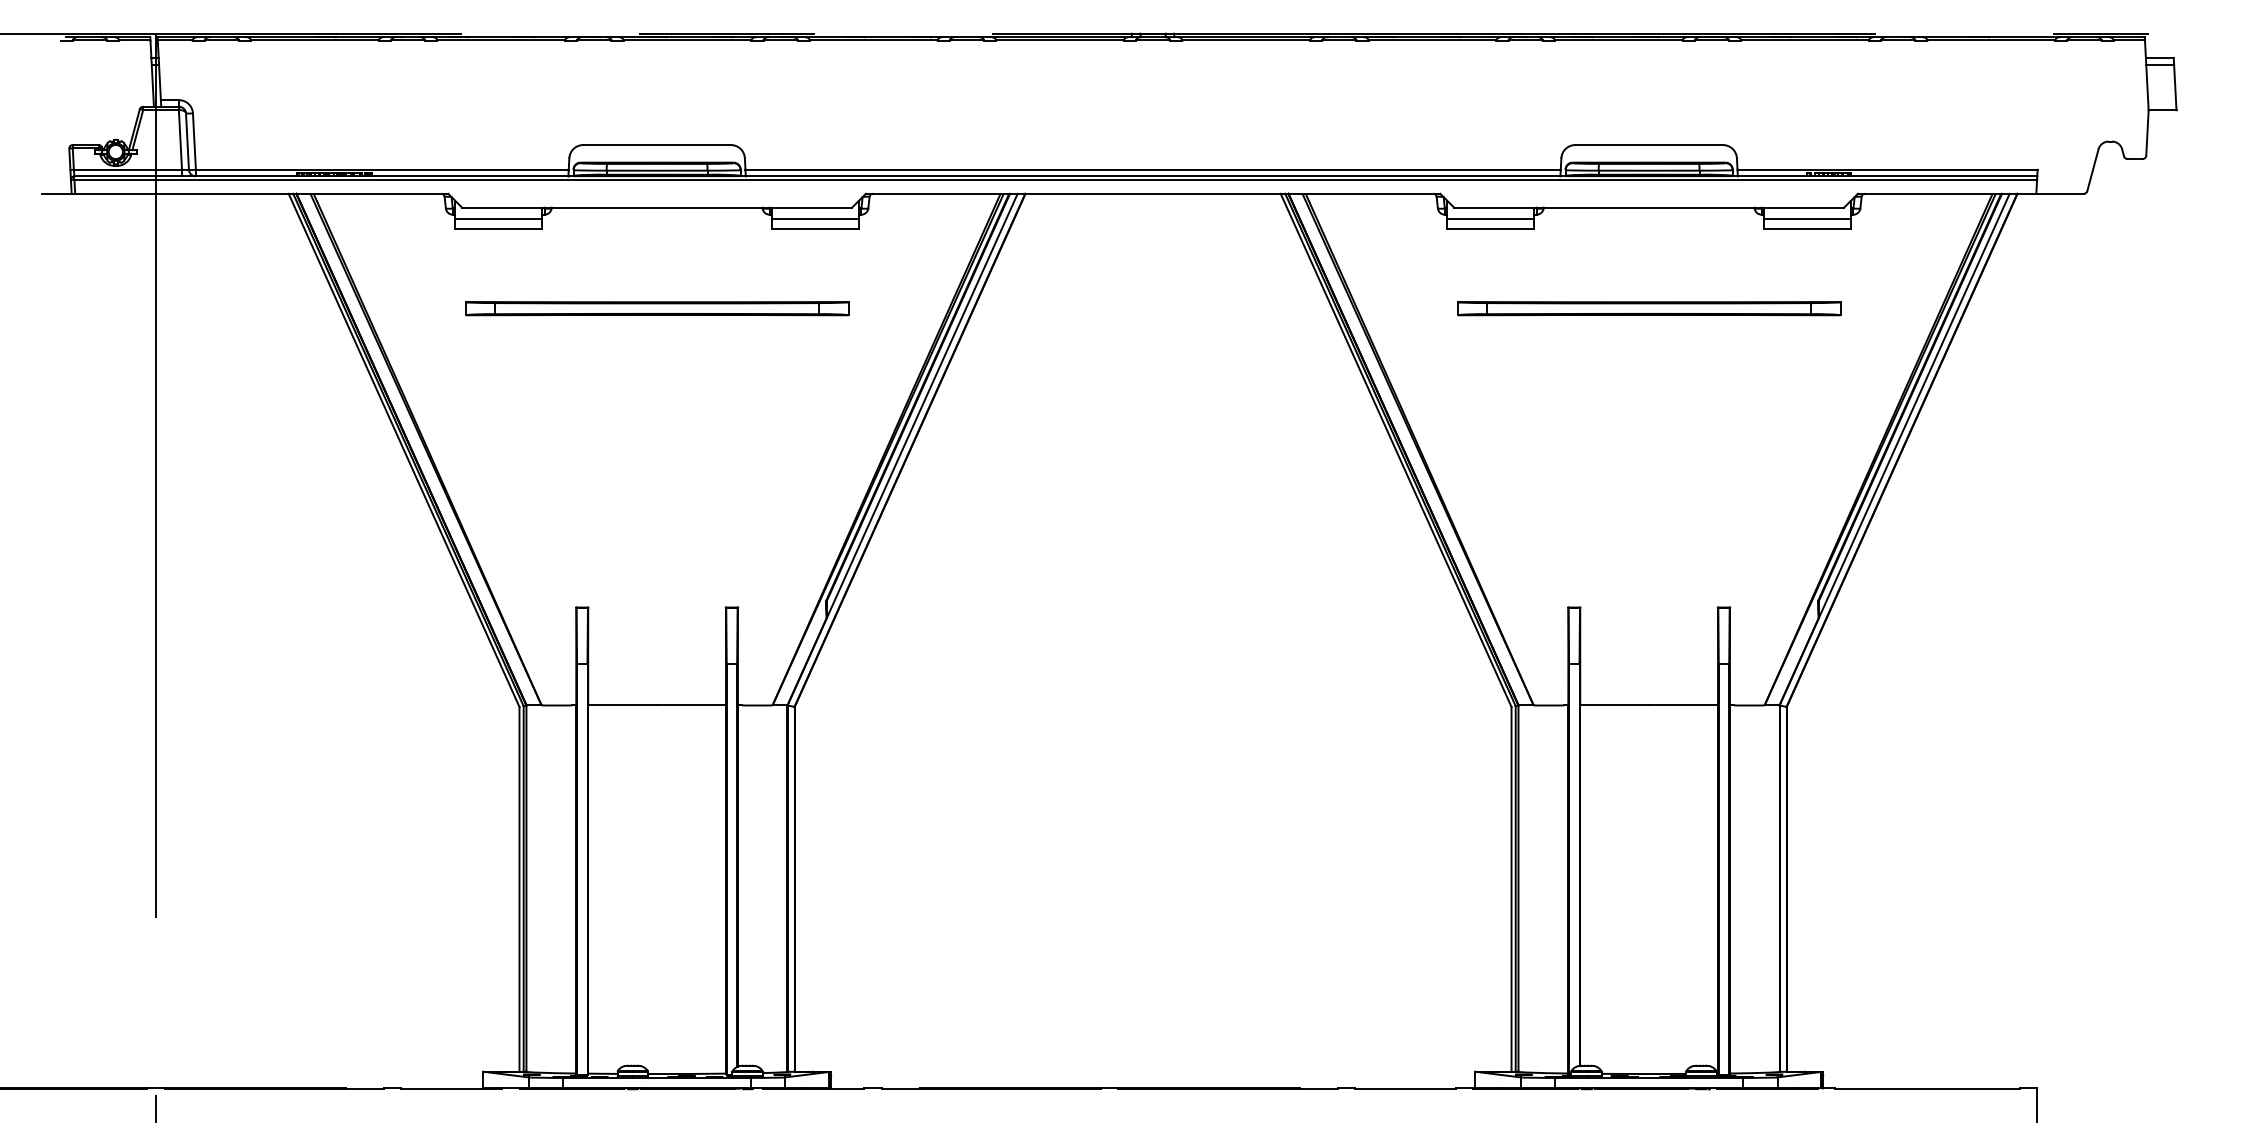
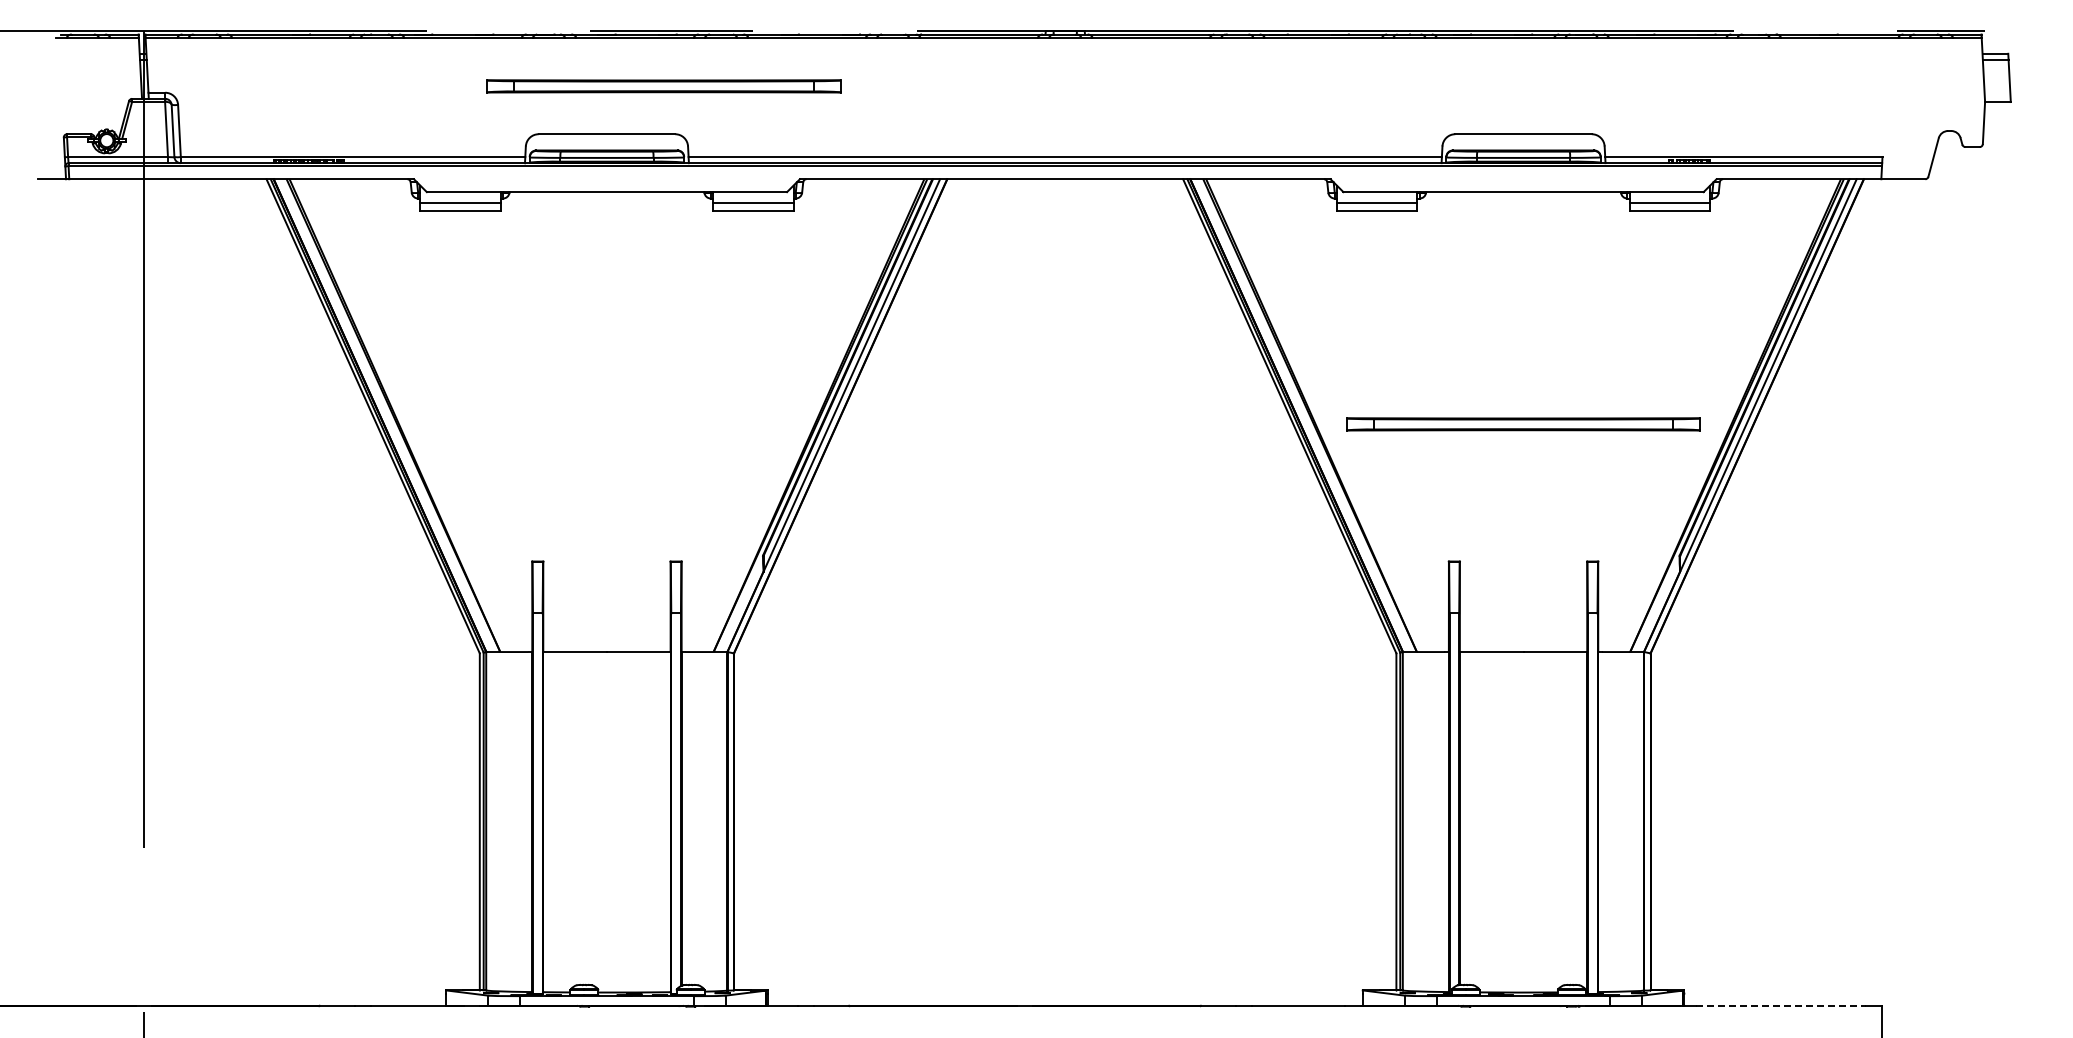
part: (656, 308) -> (663, 86), moved
part: (1649, 308) -> (1523, 424), moved
line: (1928, 1089) -> (1781, 1006), solid -> dashed

